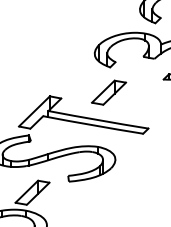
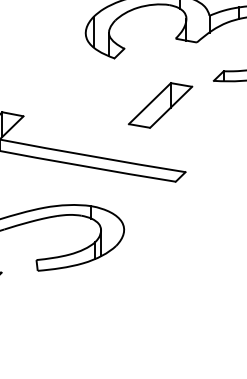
part: (108, 92) -> (159, 105), moved

